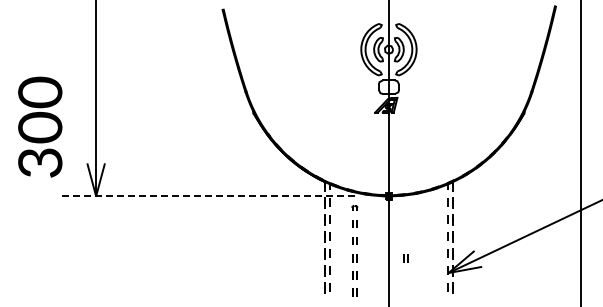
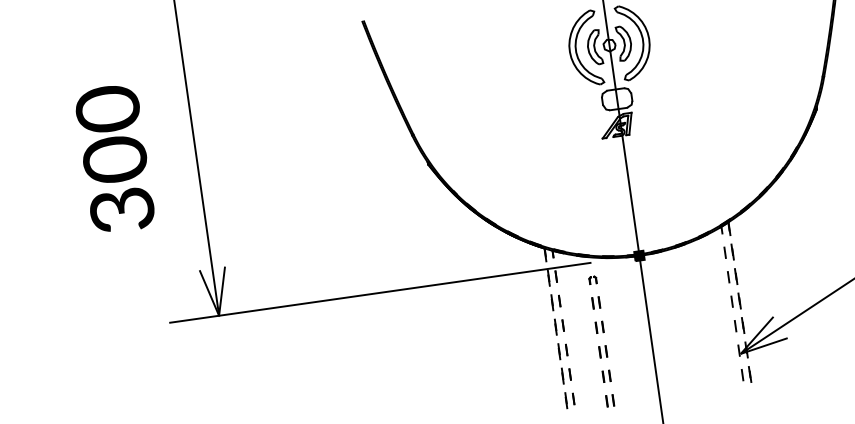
text: (40, 126) -> (115, 157), moved
line: (207, 196) -> (379, 293), dashed -> solid
part: (405, 258) -> (675, 341), removed

